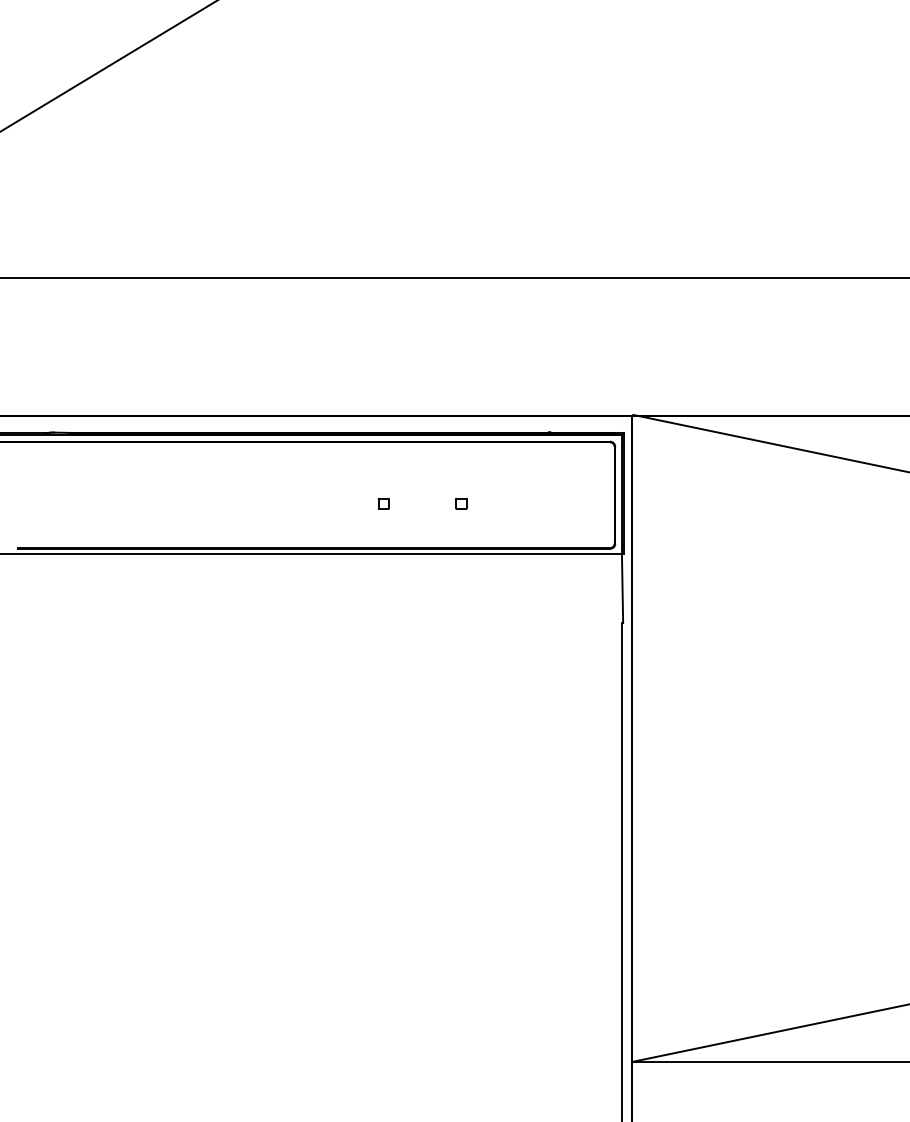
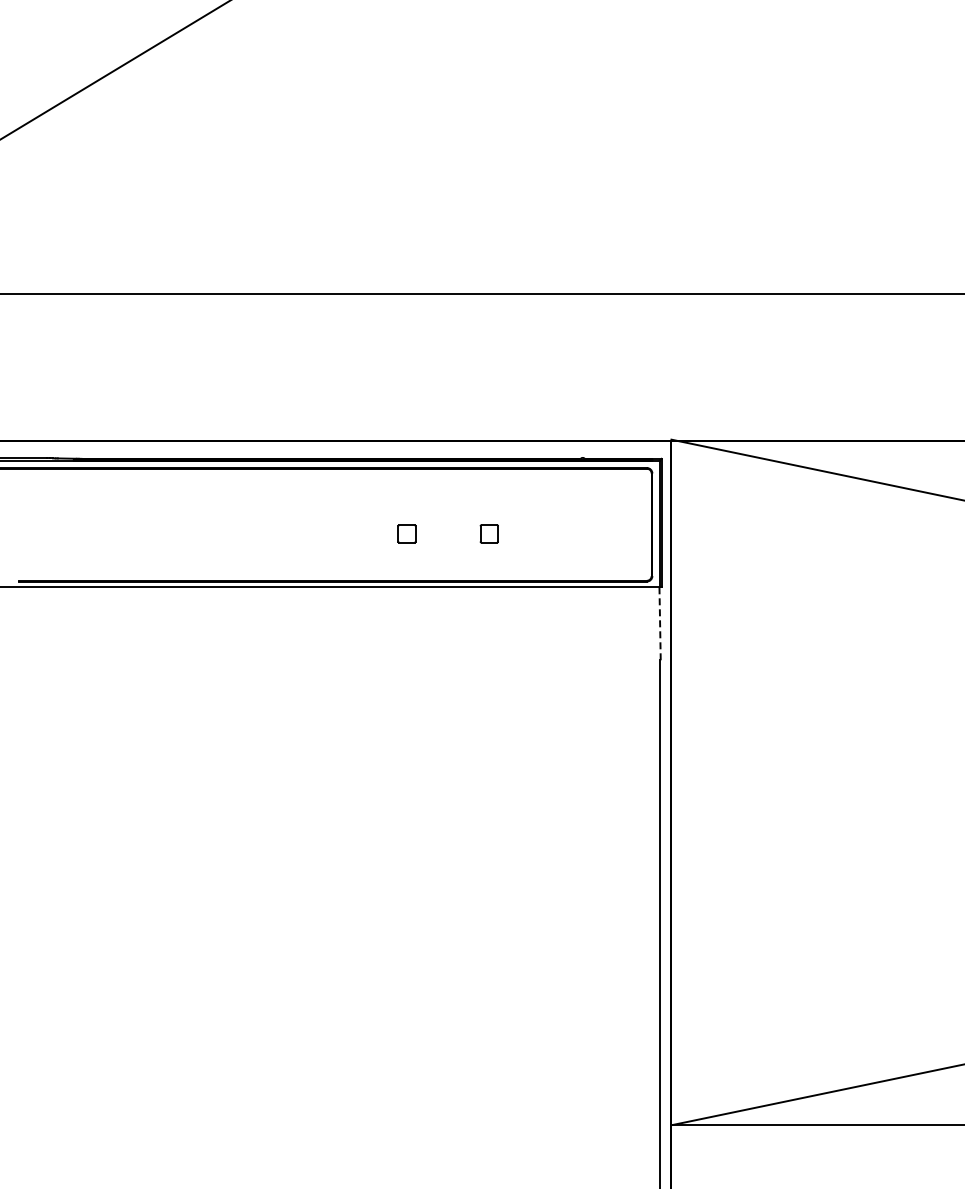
part: (383, 503) -> (406, 533), size x1.6
part: (461, 503) -> (489, 533), size x1.6
line: (622, 588) -> (660, 623), solid -> dashed

